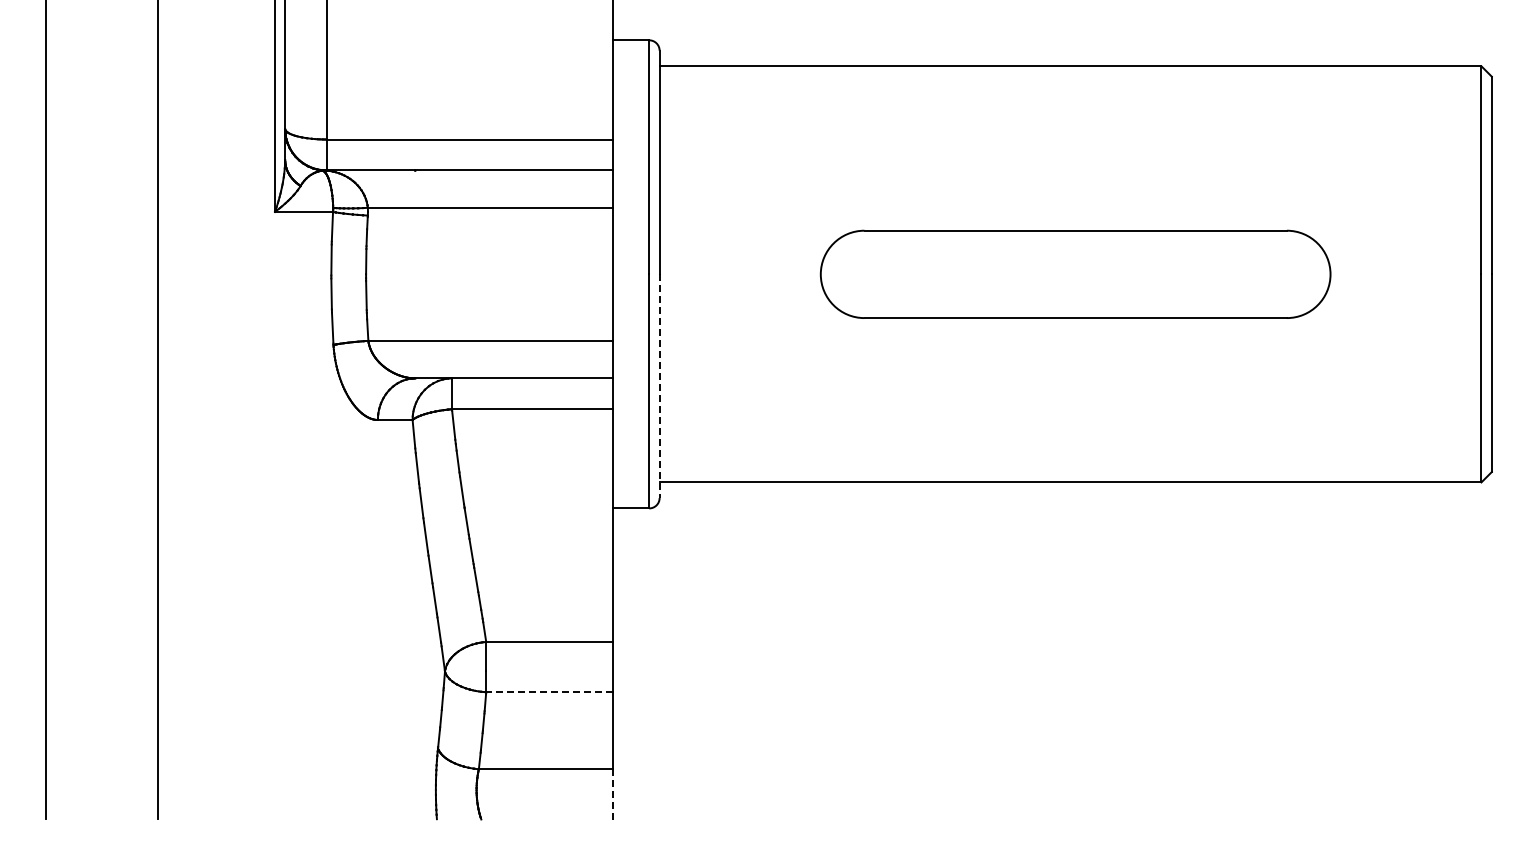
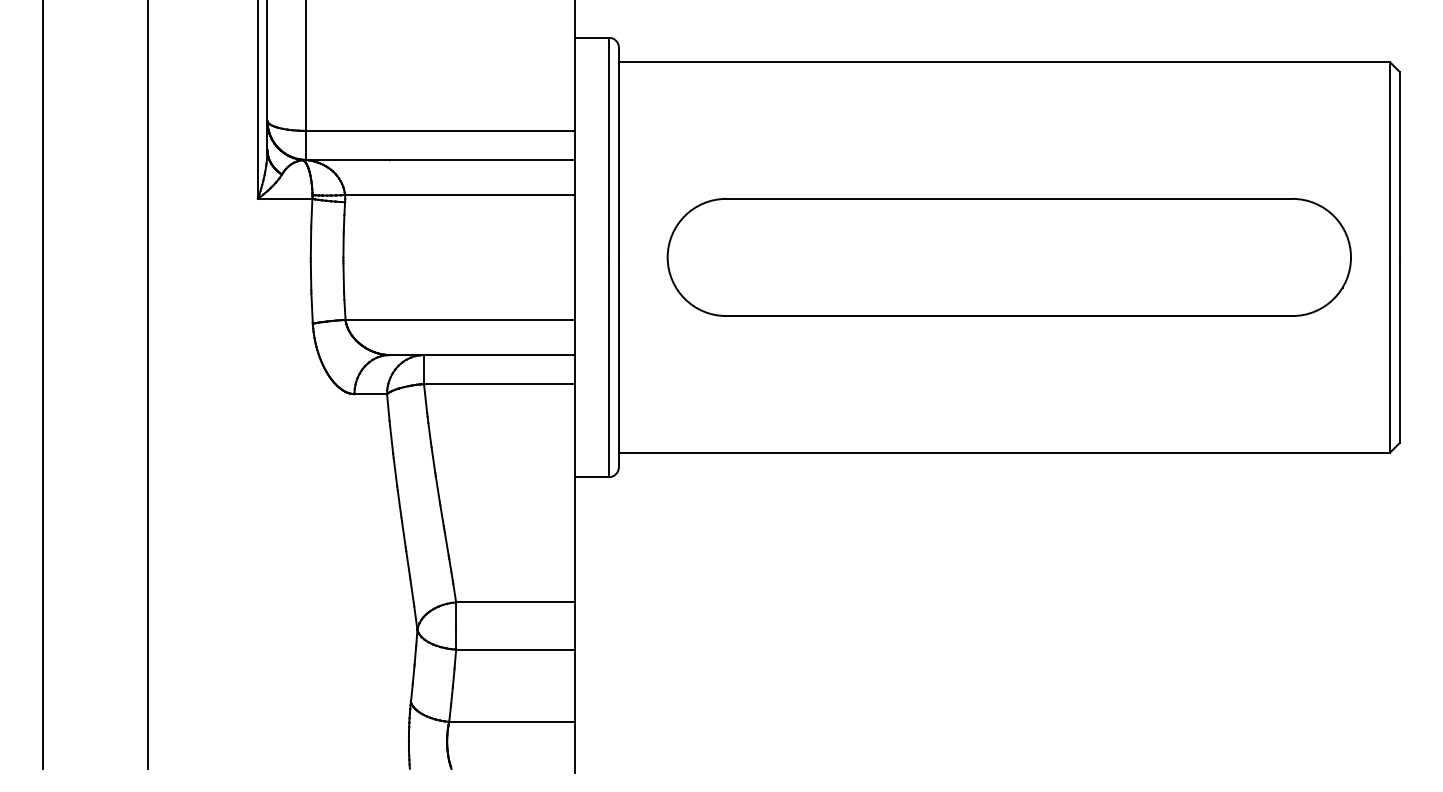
part: (1075, 274) -> (1009, 257), size x1.43
line: (659, 386) -> (618, 362), dashed -> solid
line: (549, 692) -> (515, 649), dashed -> solid
line: (612, 797) -> (574, 748), dashed -> solid

